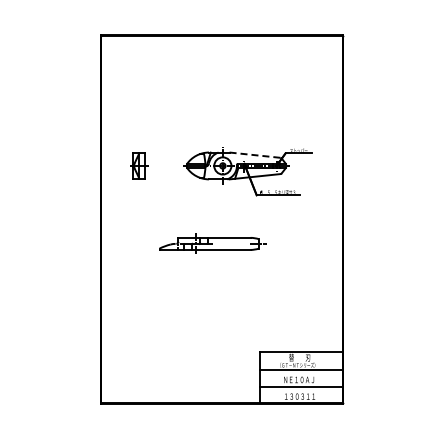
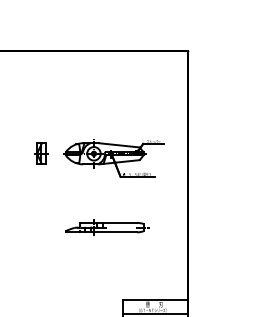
line: (254, 155) -> (118, 145), dashed -> solid
part: (139, 165) -> (41, 153), moved
part: (212, 243) -> (107, 227), moved

